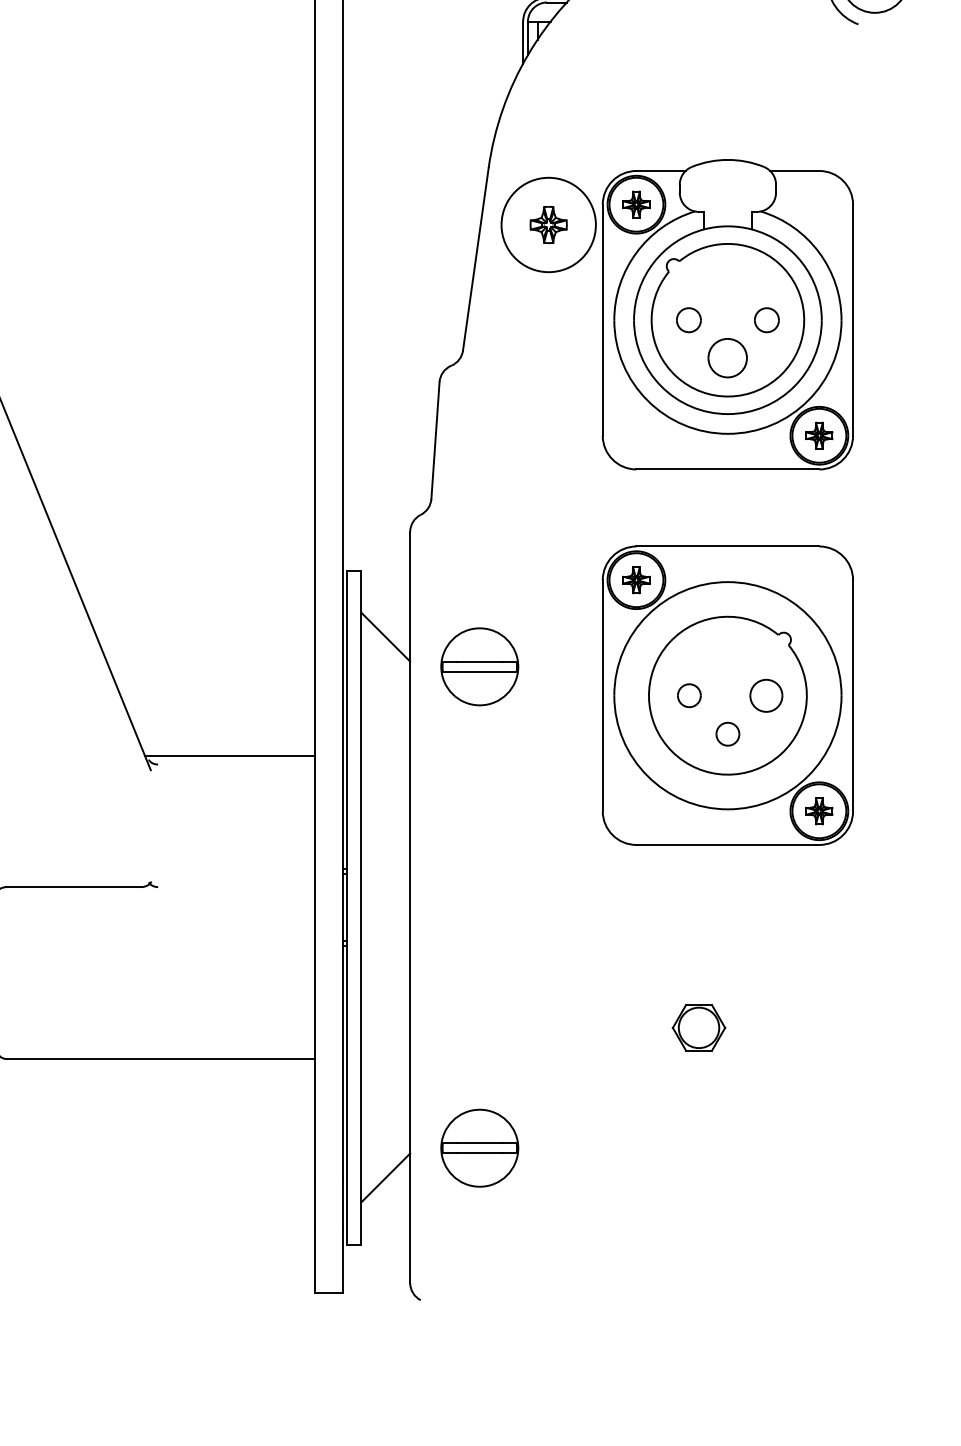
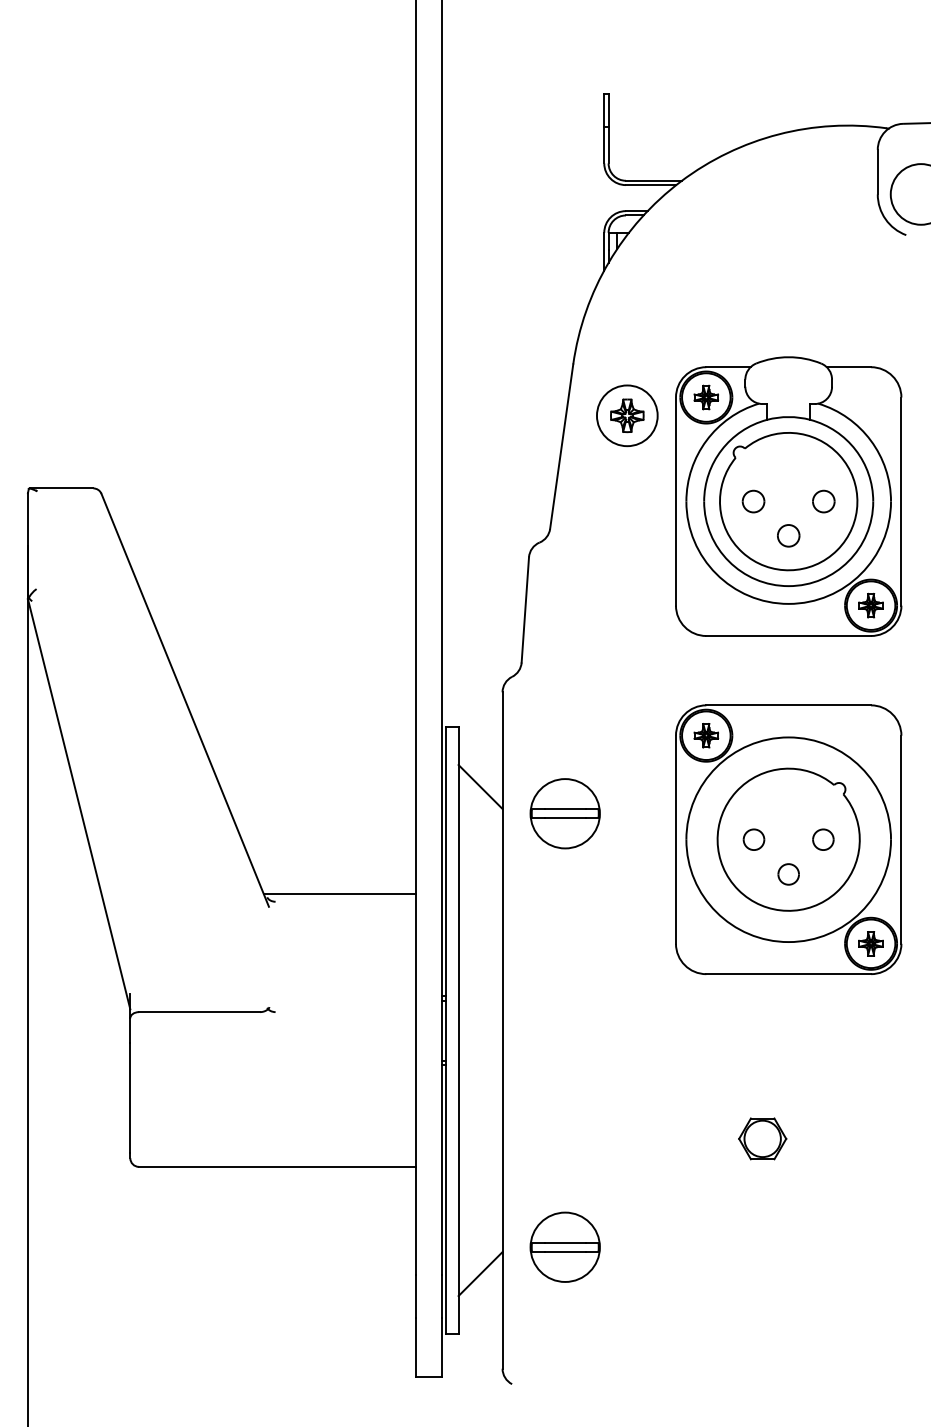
circle: (547, 224) -> (626, 415), size x0.71
part: (727, 357) -> (788, 535), size x0.62
part: (766, 695) -> (823, 839), size x0.71

